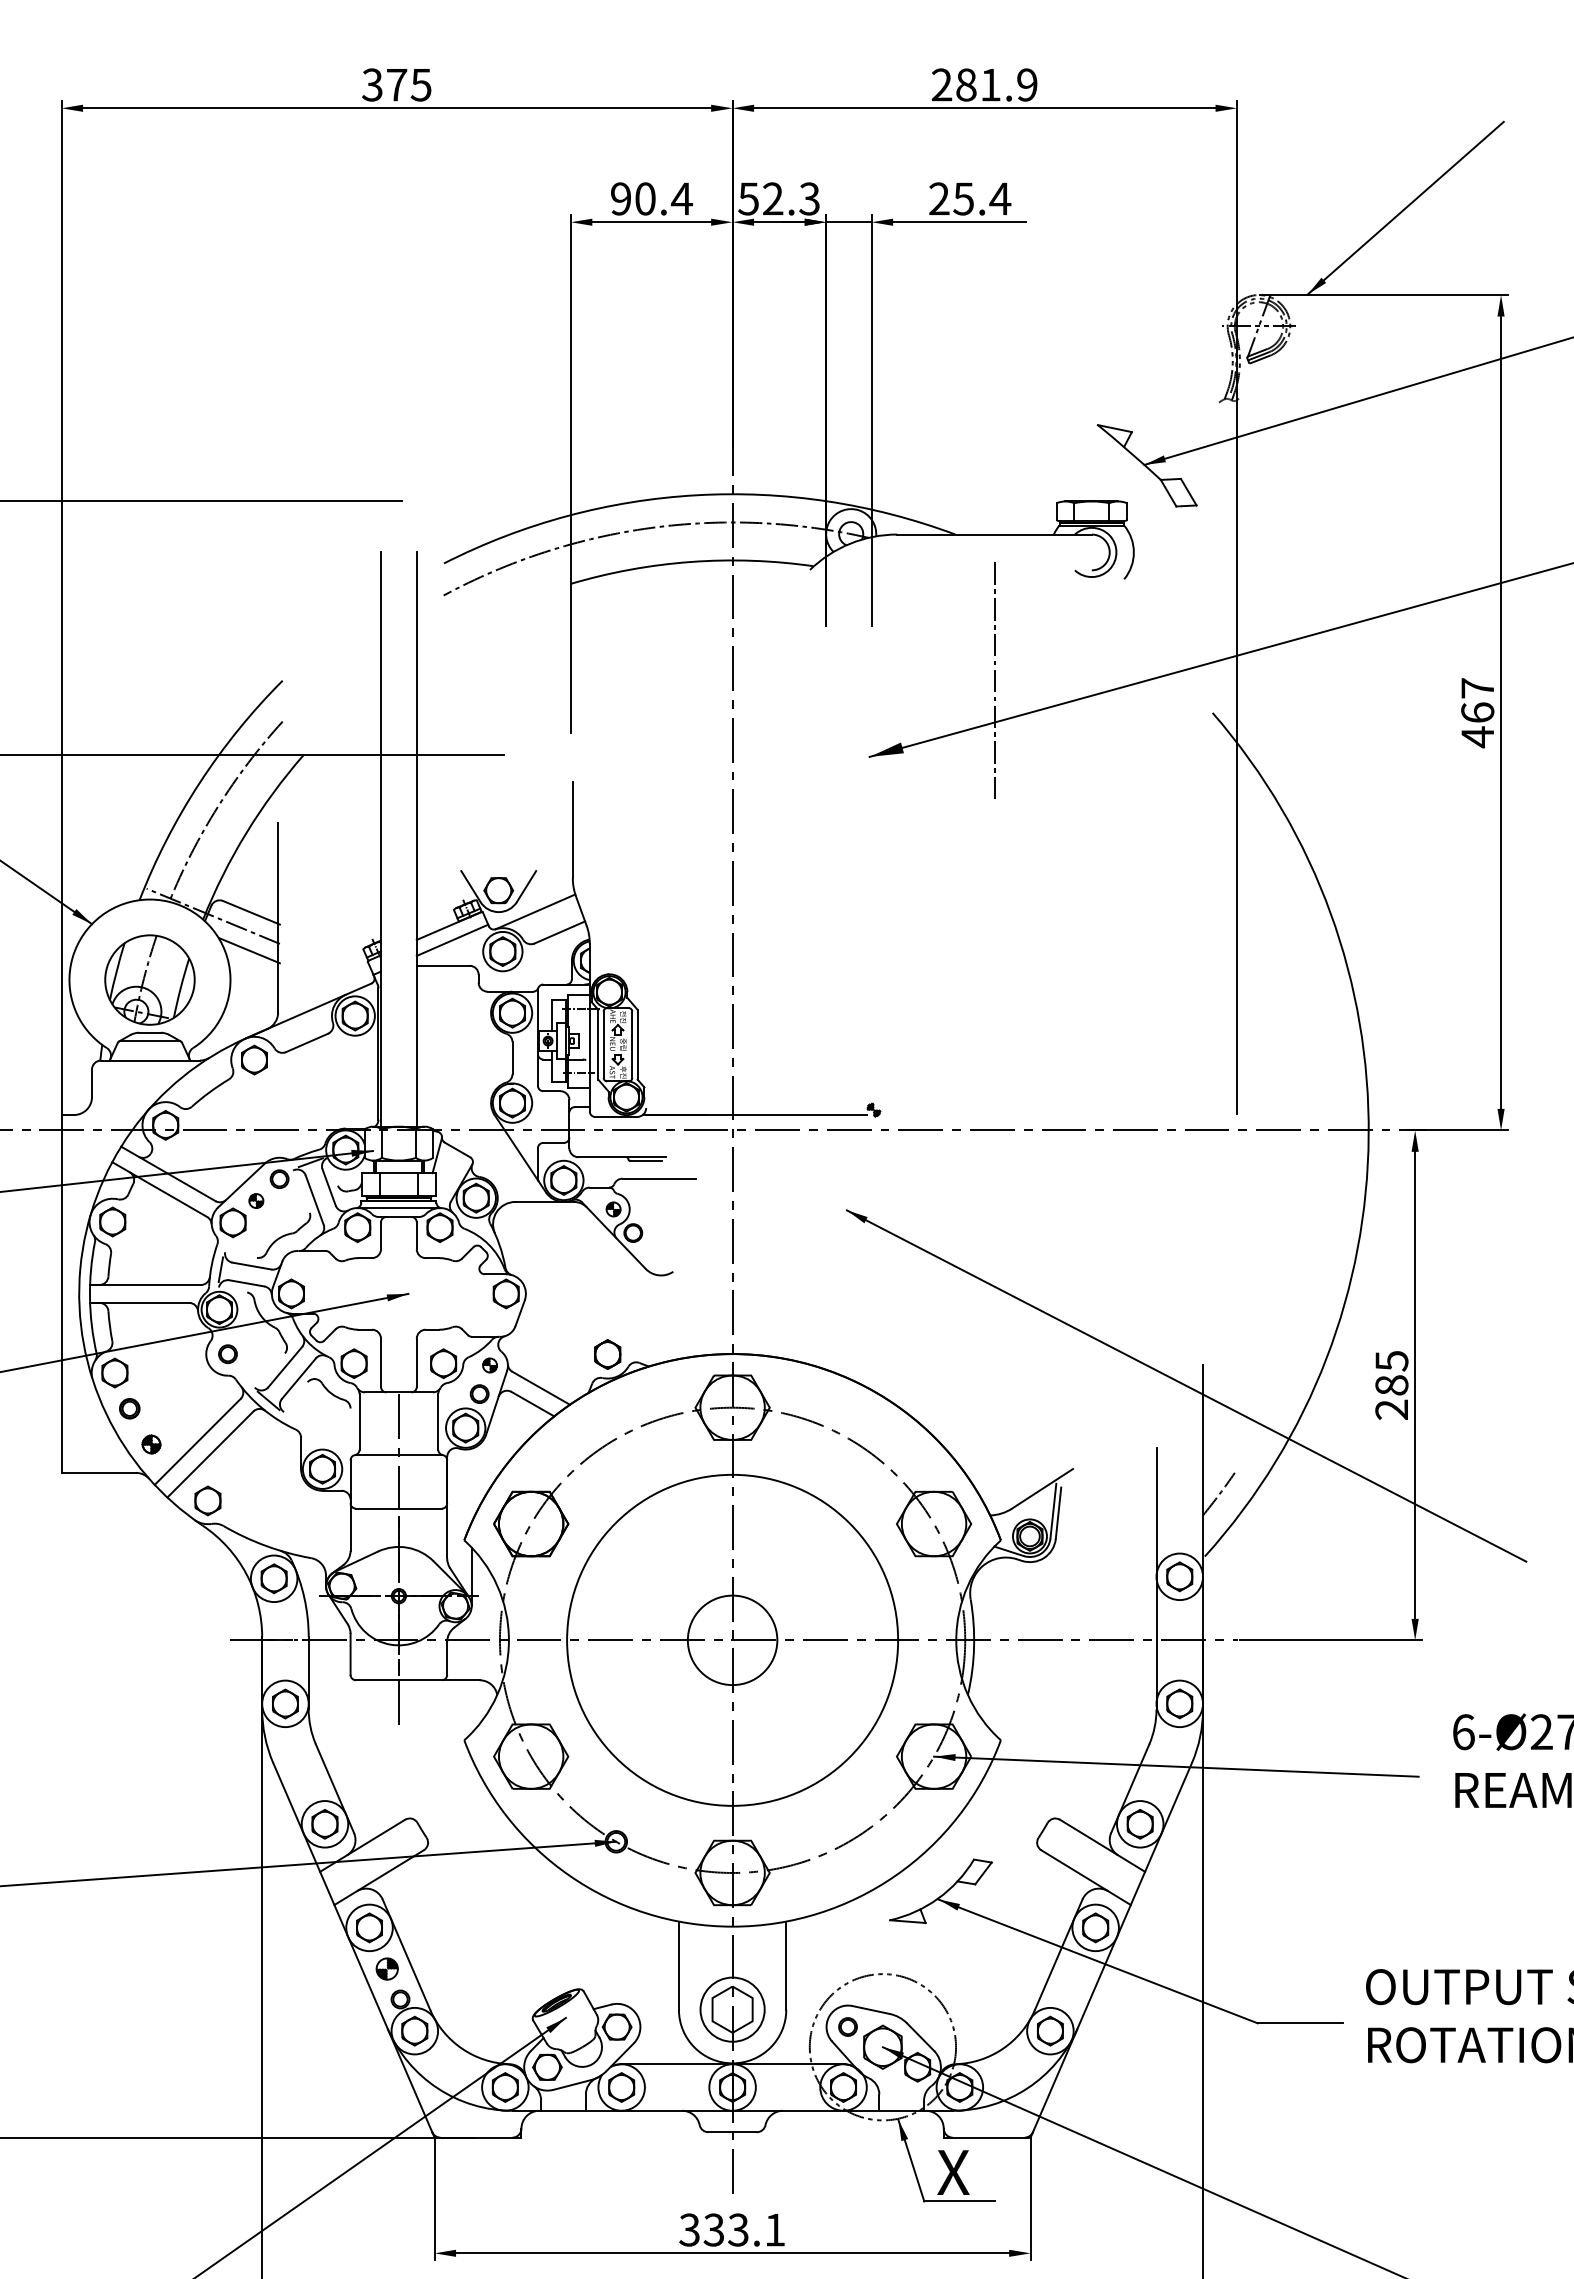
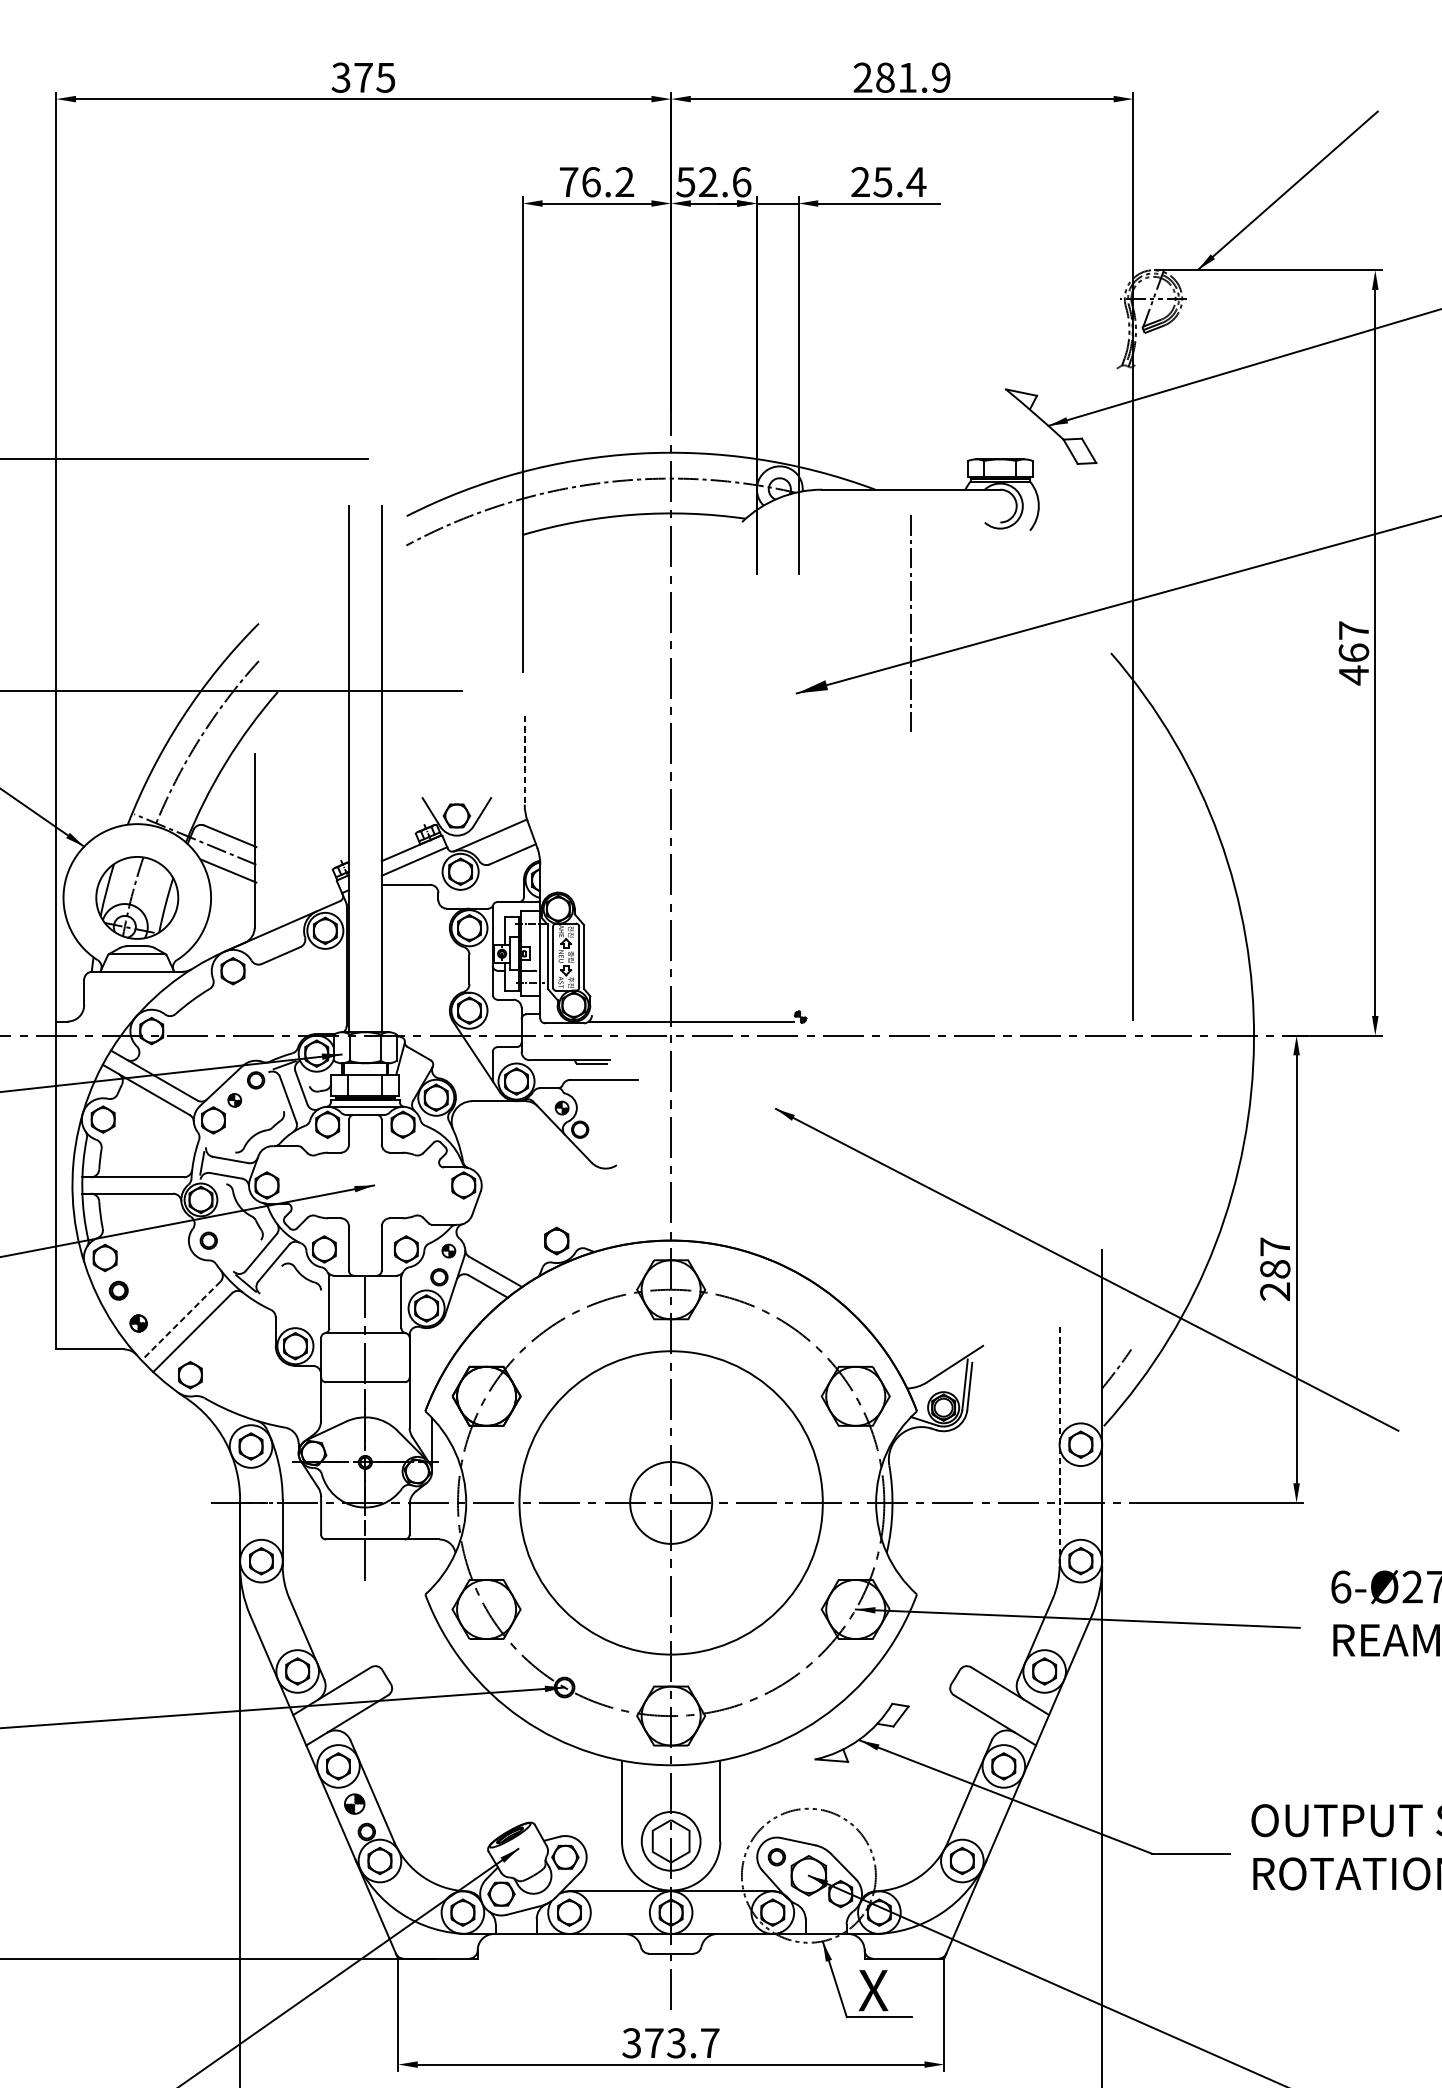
text: (651, 198) -> (596, 181), 90.4 -> 76.2
text: (809, 198) -> (741, 181), 52.3 -> 52.6
line: (572, 830) -> (524, 760), solid -> dashed
text: (1391, 1360) -> (1274, 1246), 285 -> 287
line: (197, 1441) -> (180, 1320), solid -> dashed
line: (1156, 1579) -> (1059, 1447), solid -> dashed
text: (744, 2229) -> (682, 2042), 333.1 -> 373.7

